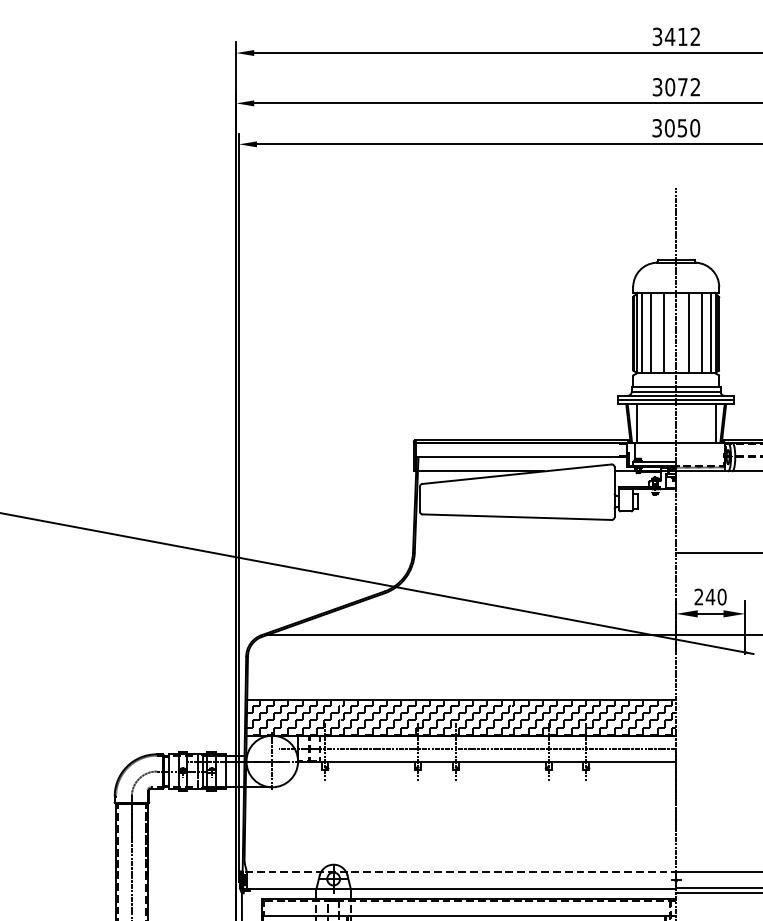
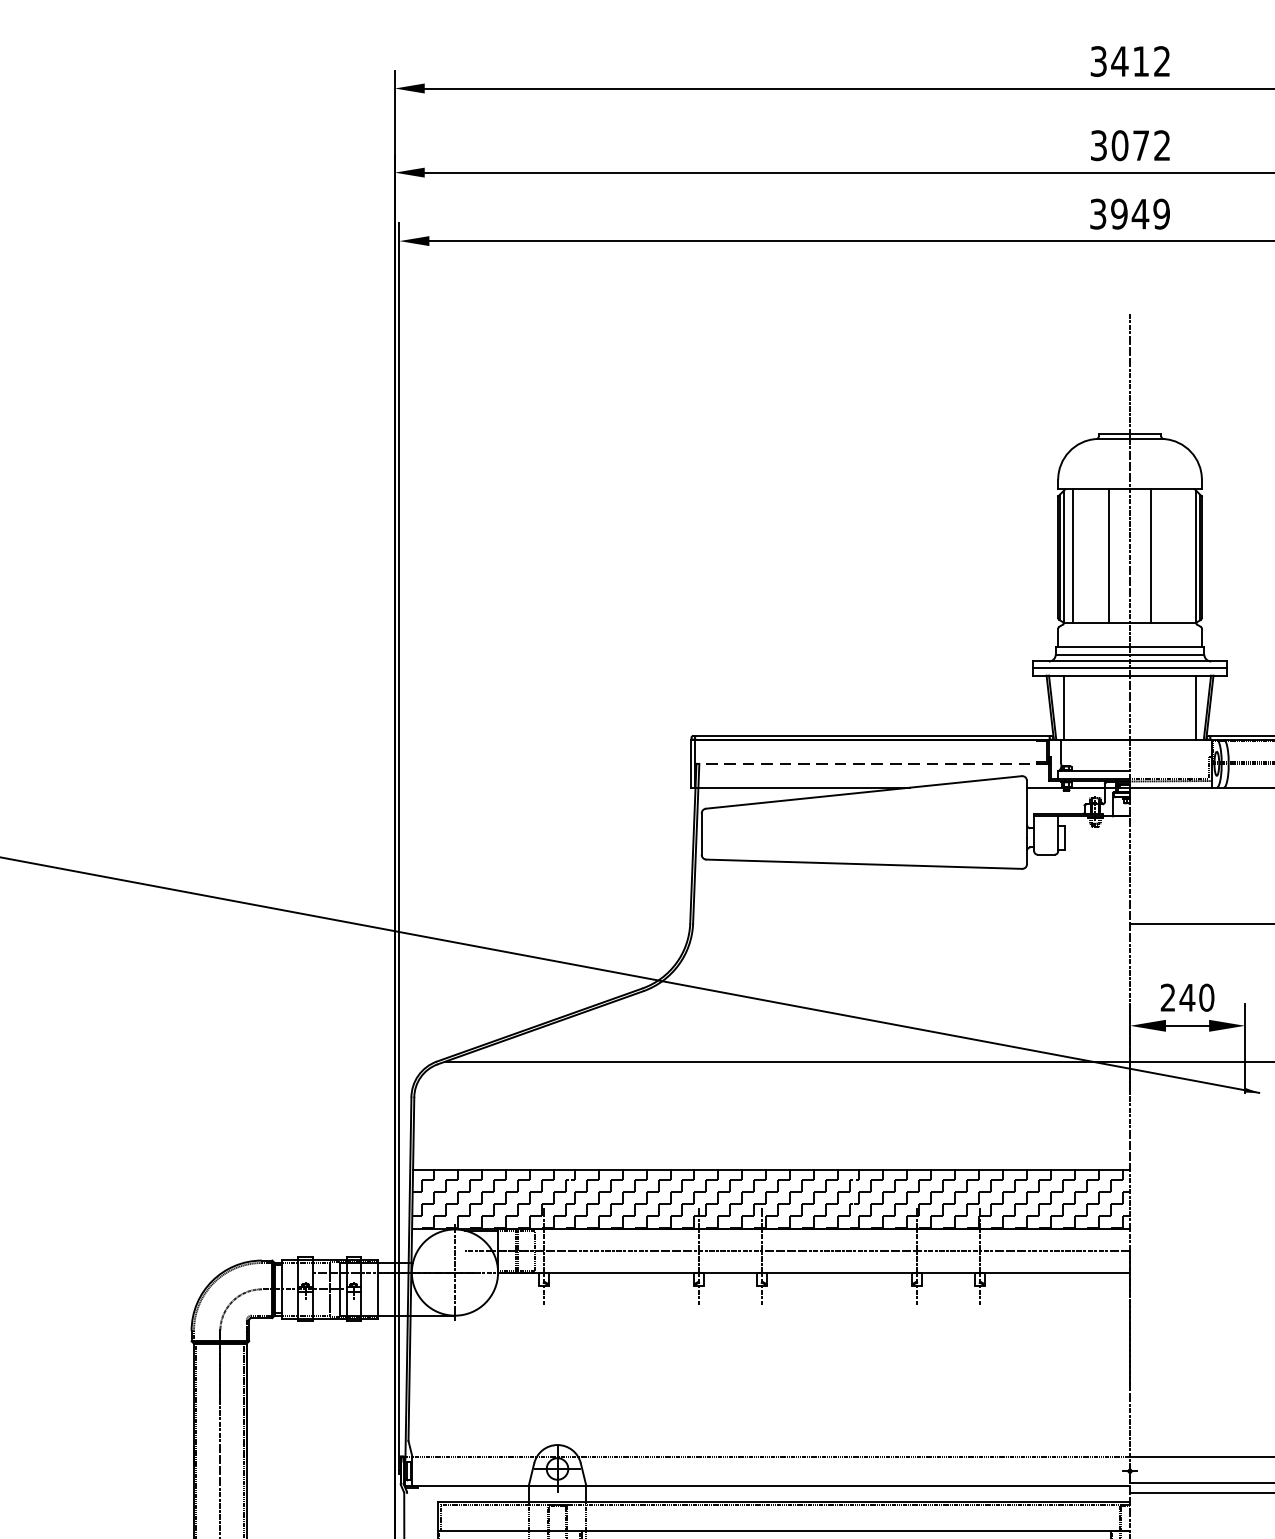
text: (681, 128) -> (1138, 214), 3050 -> 3949
line: (650, 332) -> (1087, 555), removed
line: (701, 332) -> (1172, 555), removed
line: (710, 332) -> (1187, 555), removed
line: (521, 457) -> (871, 764), solid -> dashed

